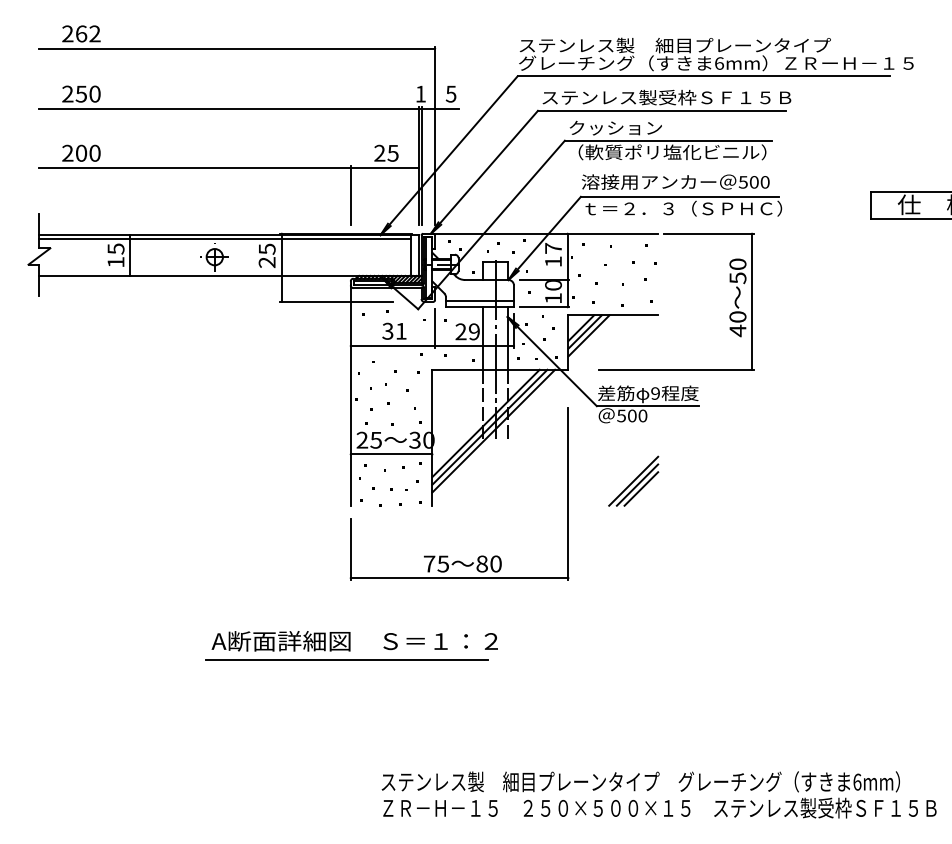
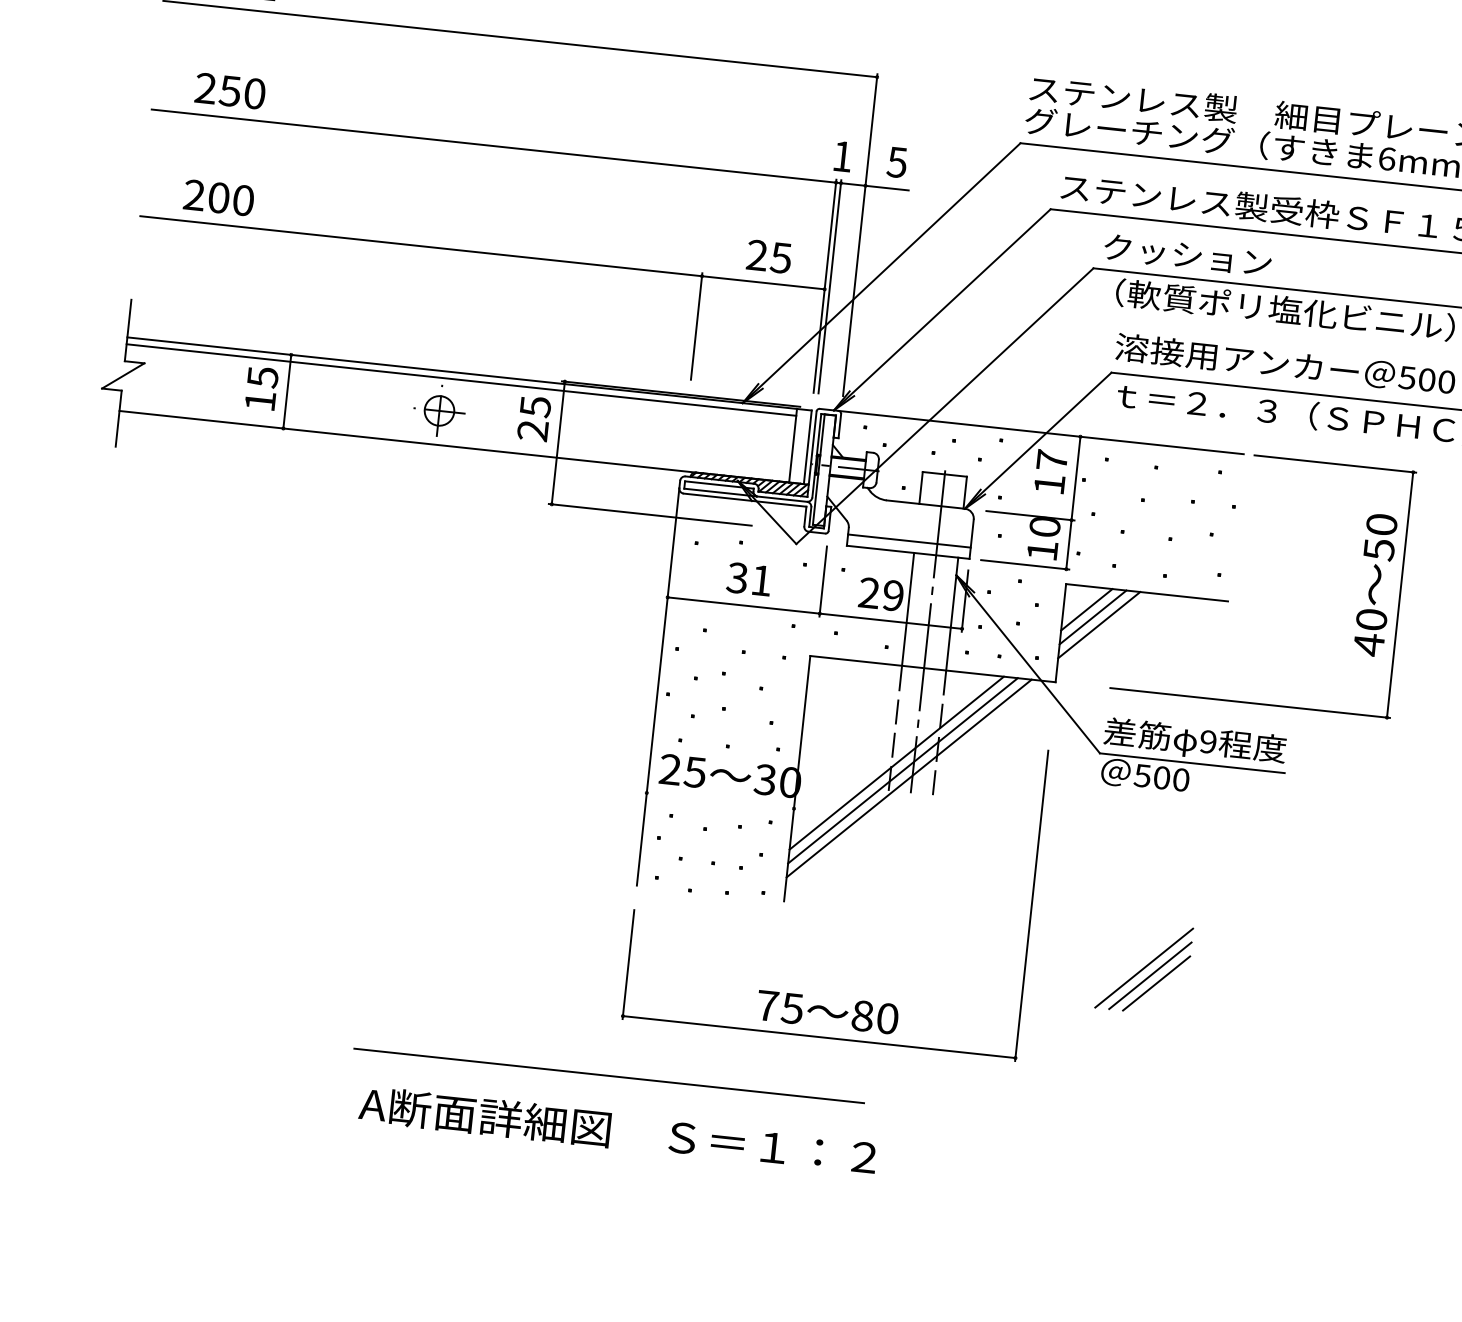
line: (391, 454) -> (720, 800), removed
part: (633, 480) -> (1144, 966), moved
line: (346, 659) -> (608, 1075), moved

